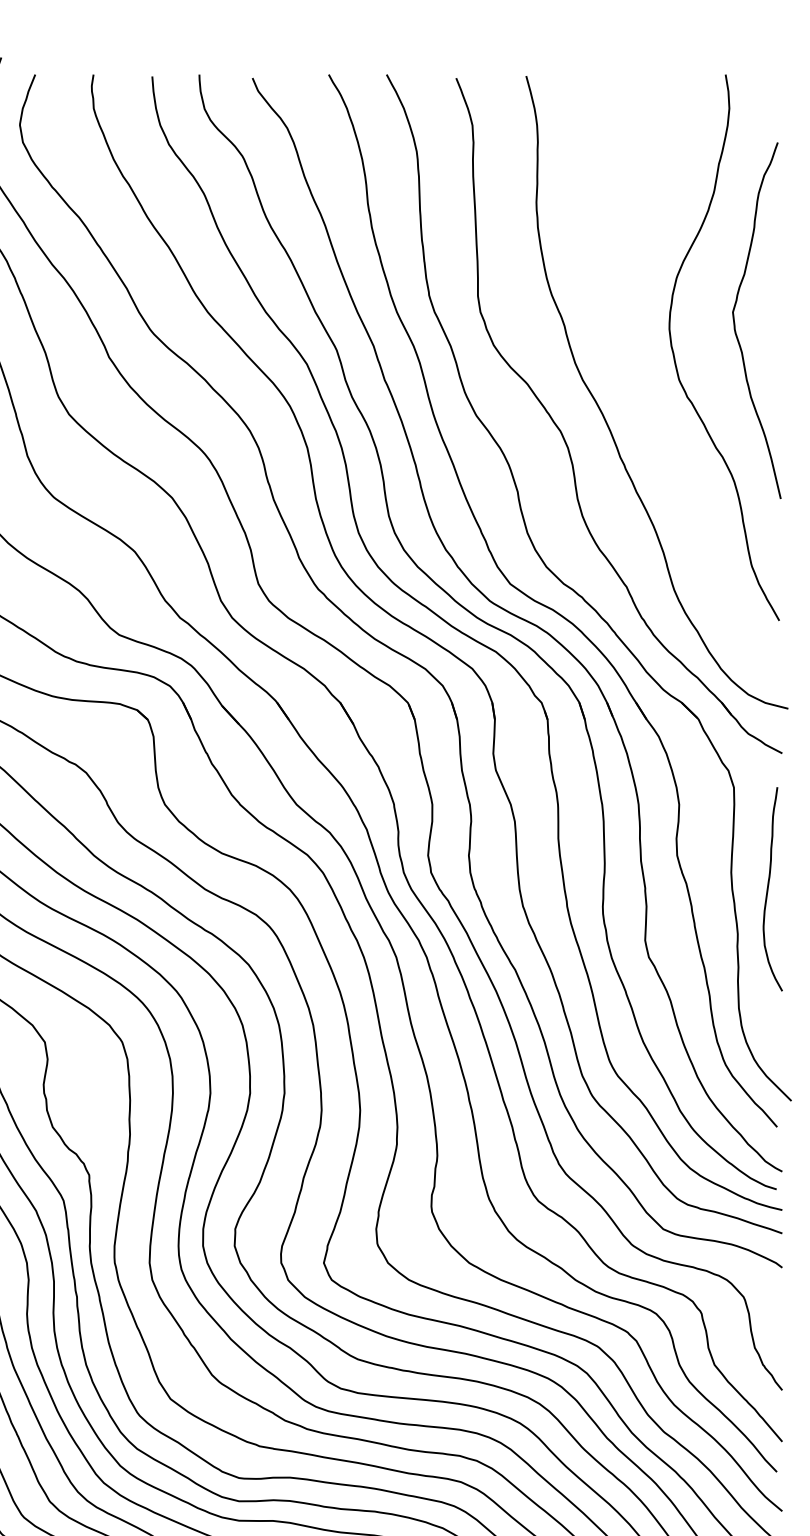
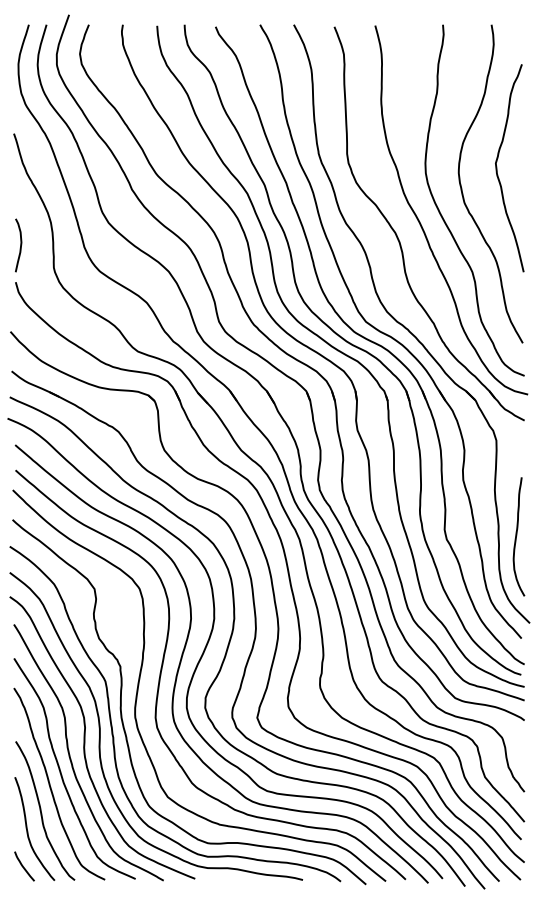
curve: (641, 401) -> (442, 215), added
curve: (770, 886) -> (517, 535), moved

